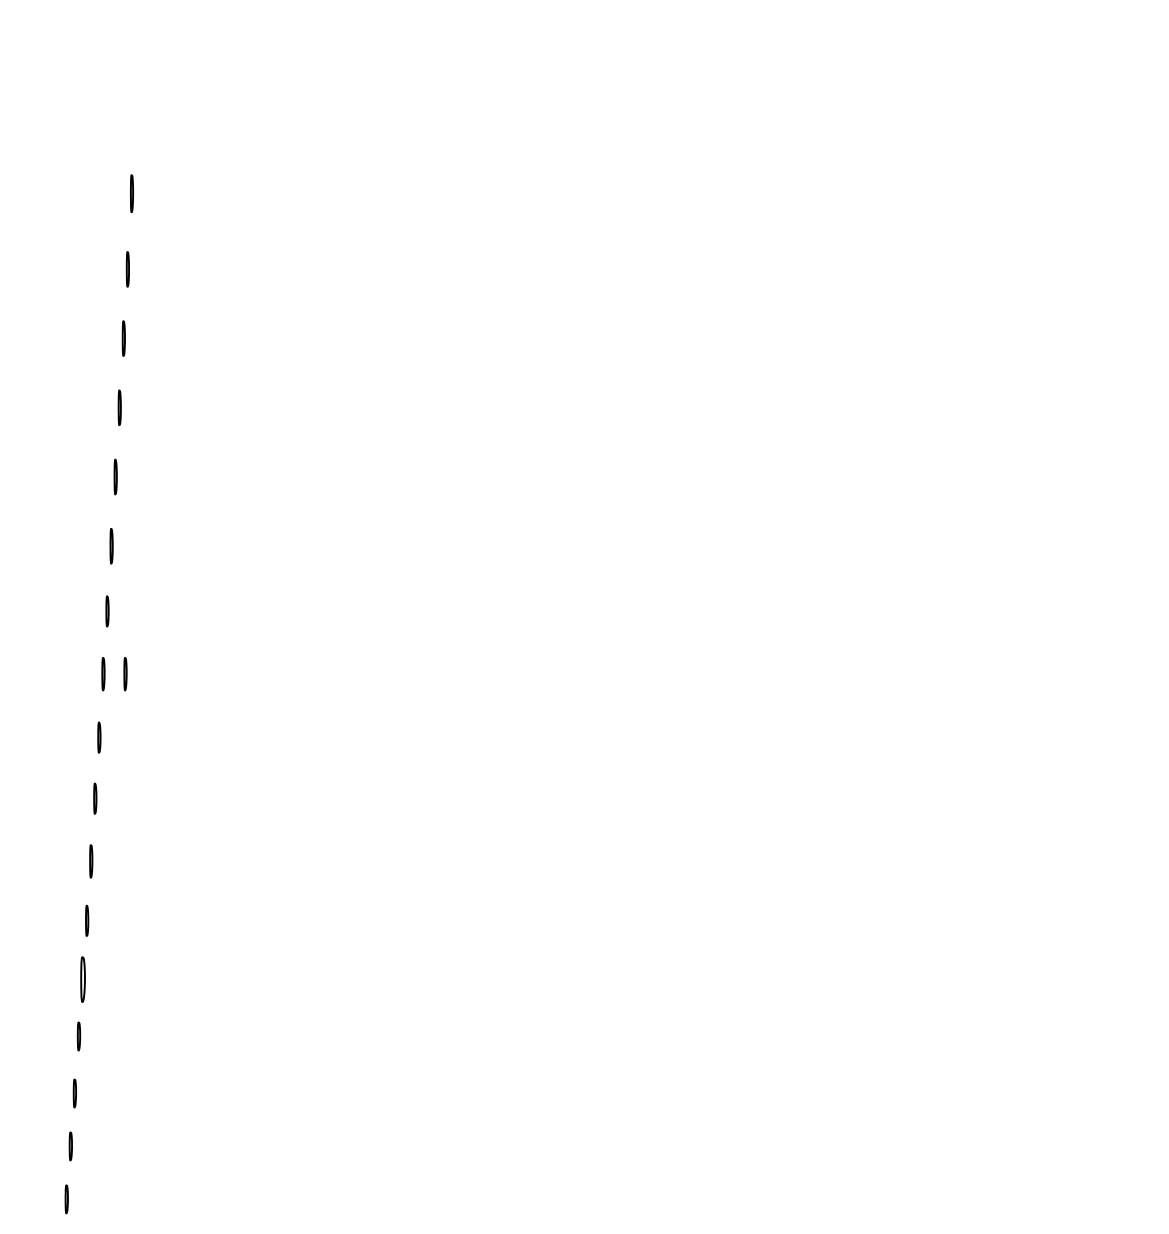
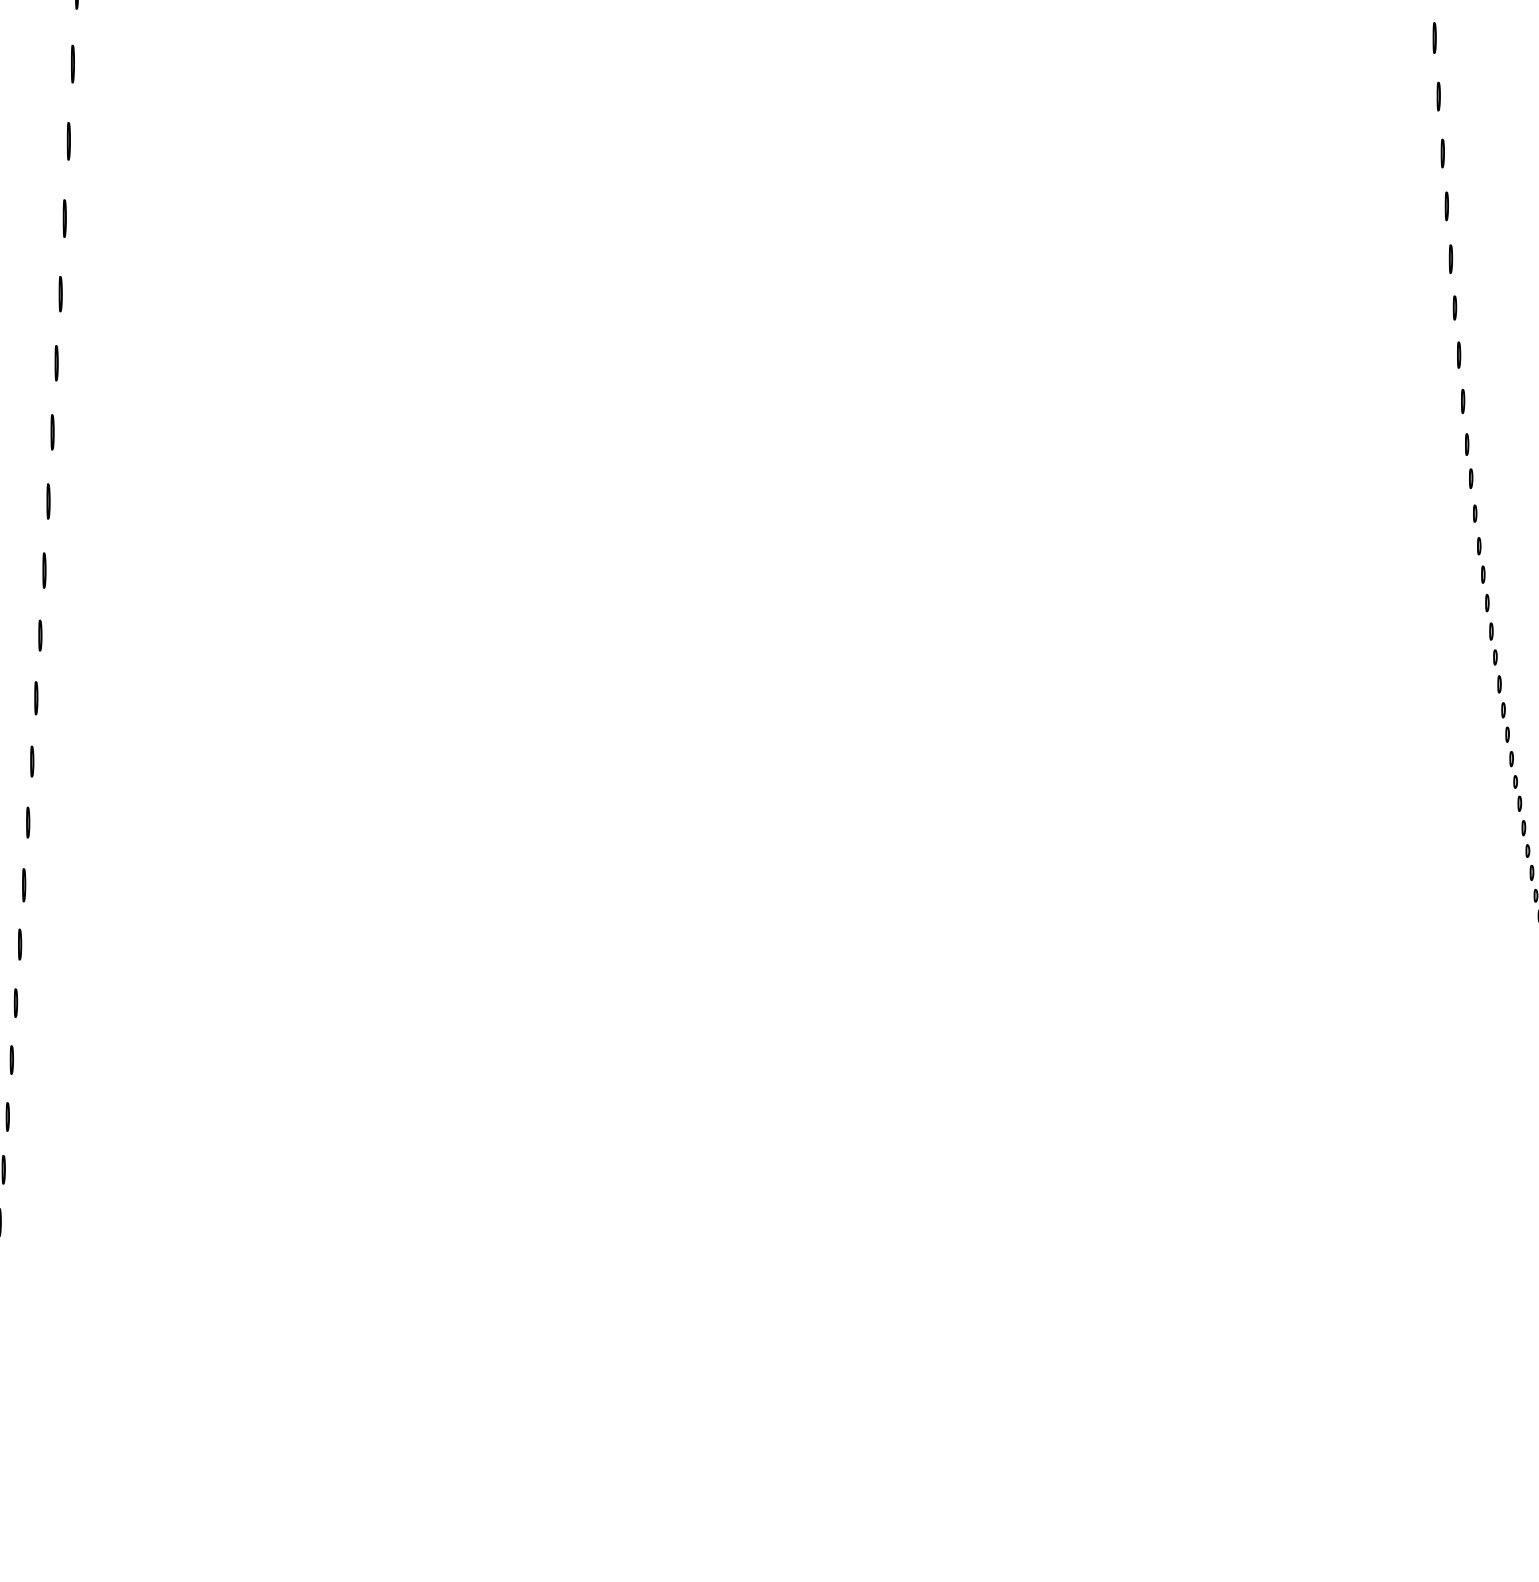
line: (139, 38) -> (72, 63), added
line: (135, 116) -> (68, 141), added
line: (125, 674) -> (58, 698), removed
part: (82, 978) -> (15, 1002), size x0.62

